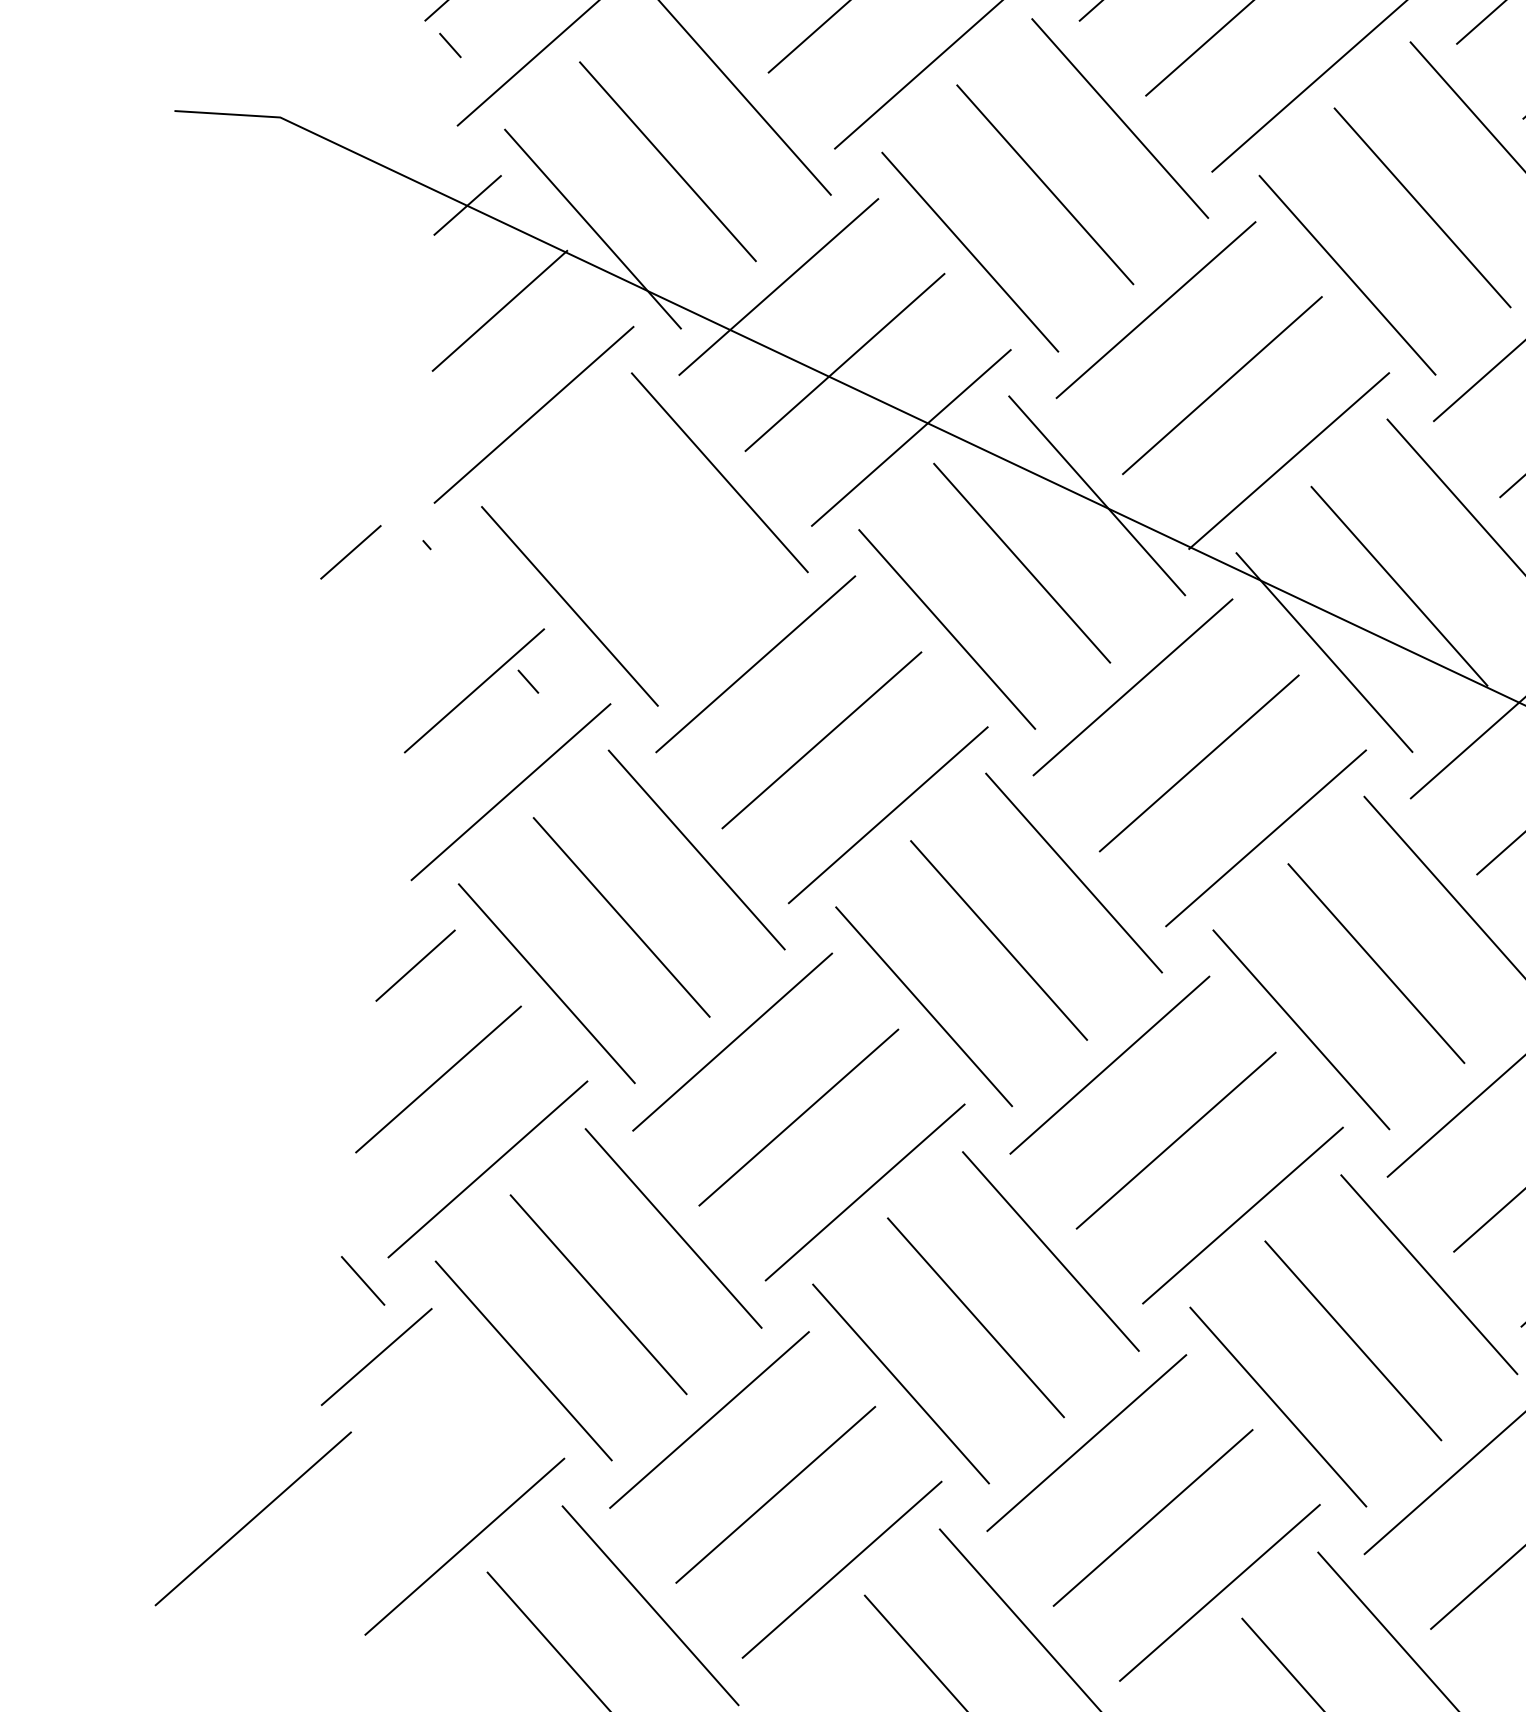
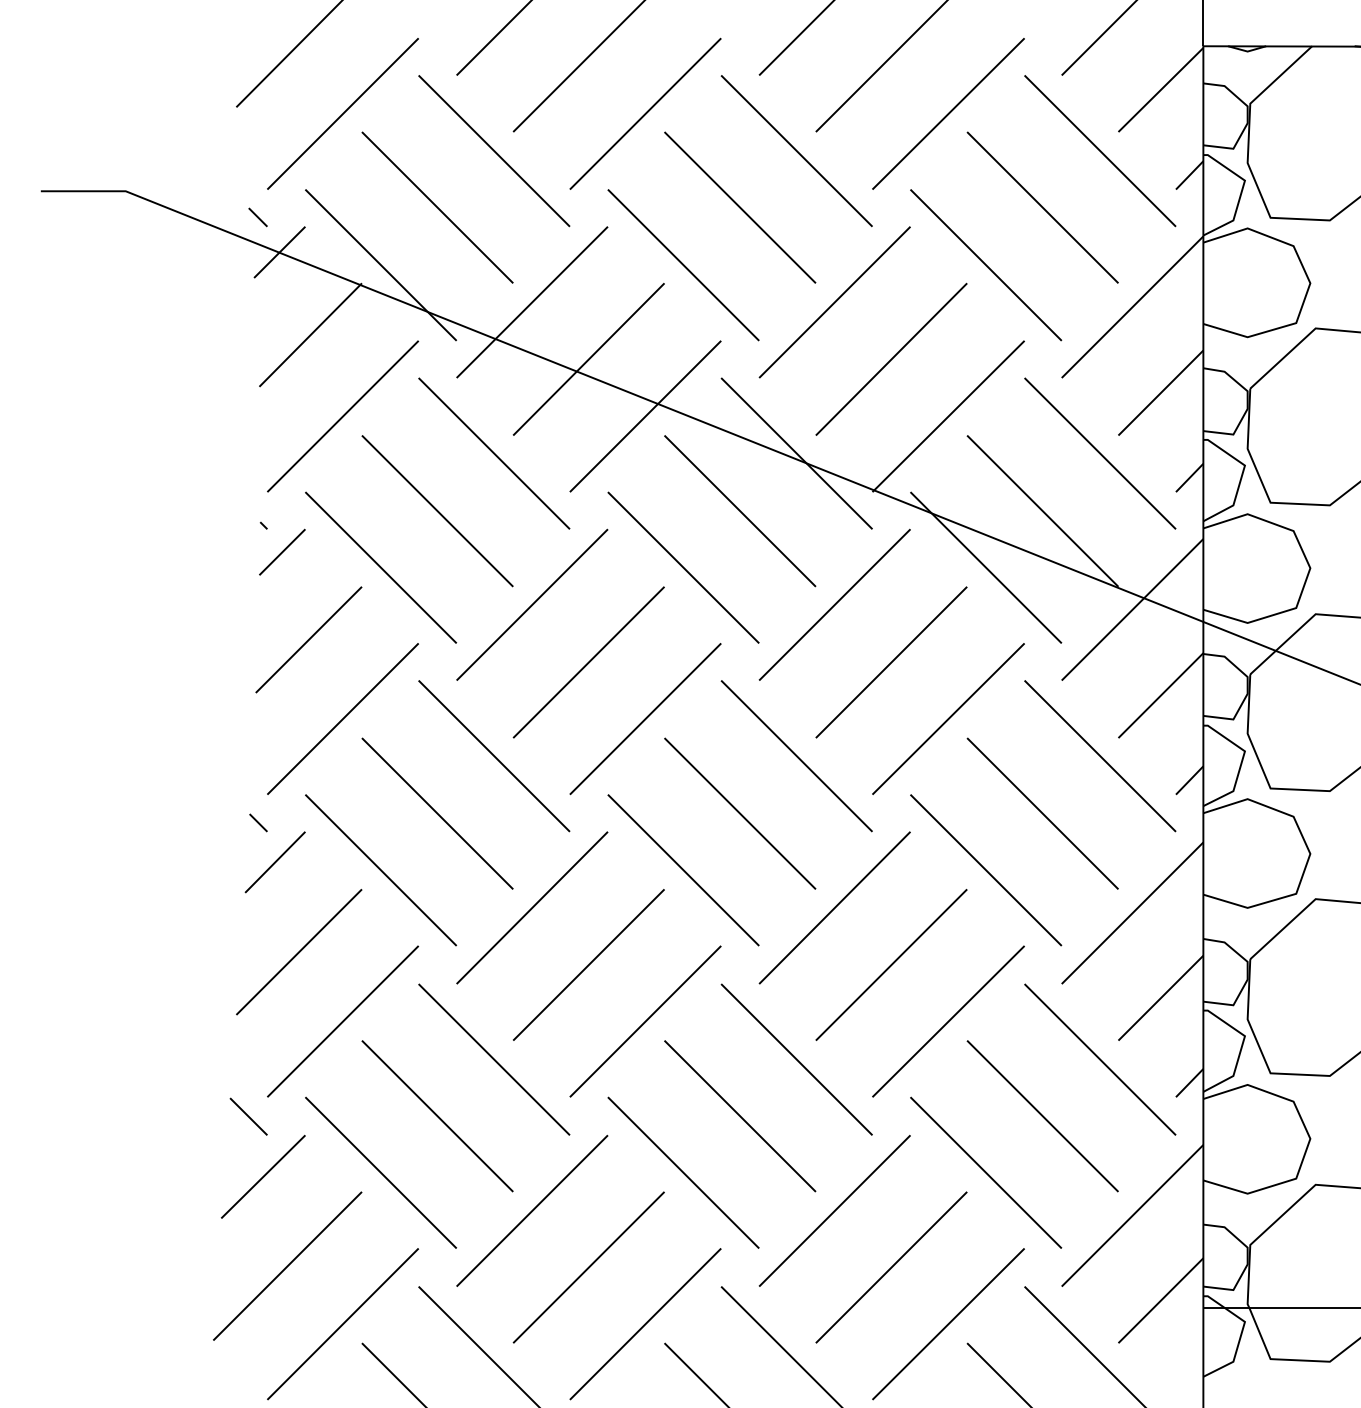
line: (449, 45) -> (257, 217), moved
line: (644, 540) -> (437, 511), added
line: (351, 551) -> (282, 551), moved
line: (528, 681) -> (258, 822), moved
line: (253, 1517) -> (287, 1265), moved

